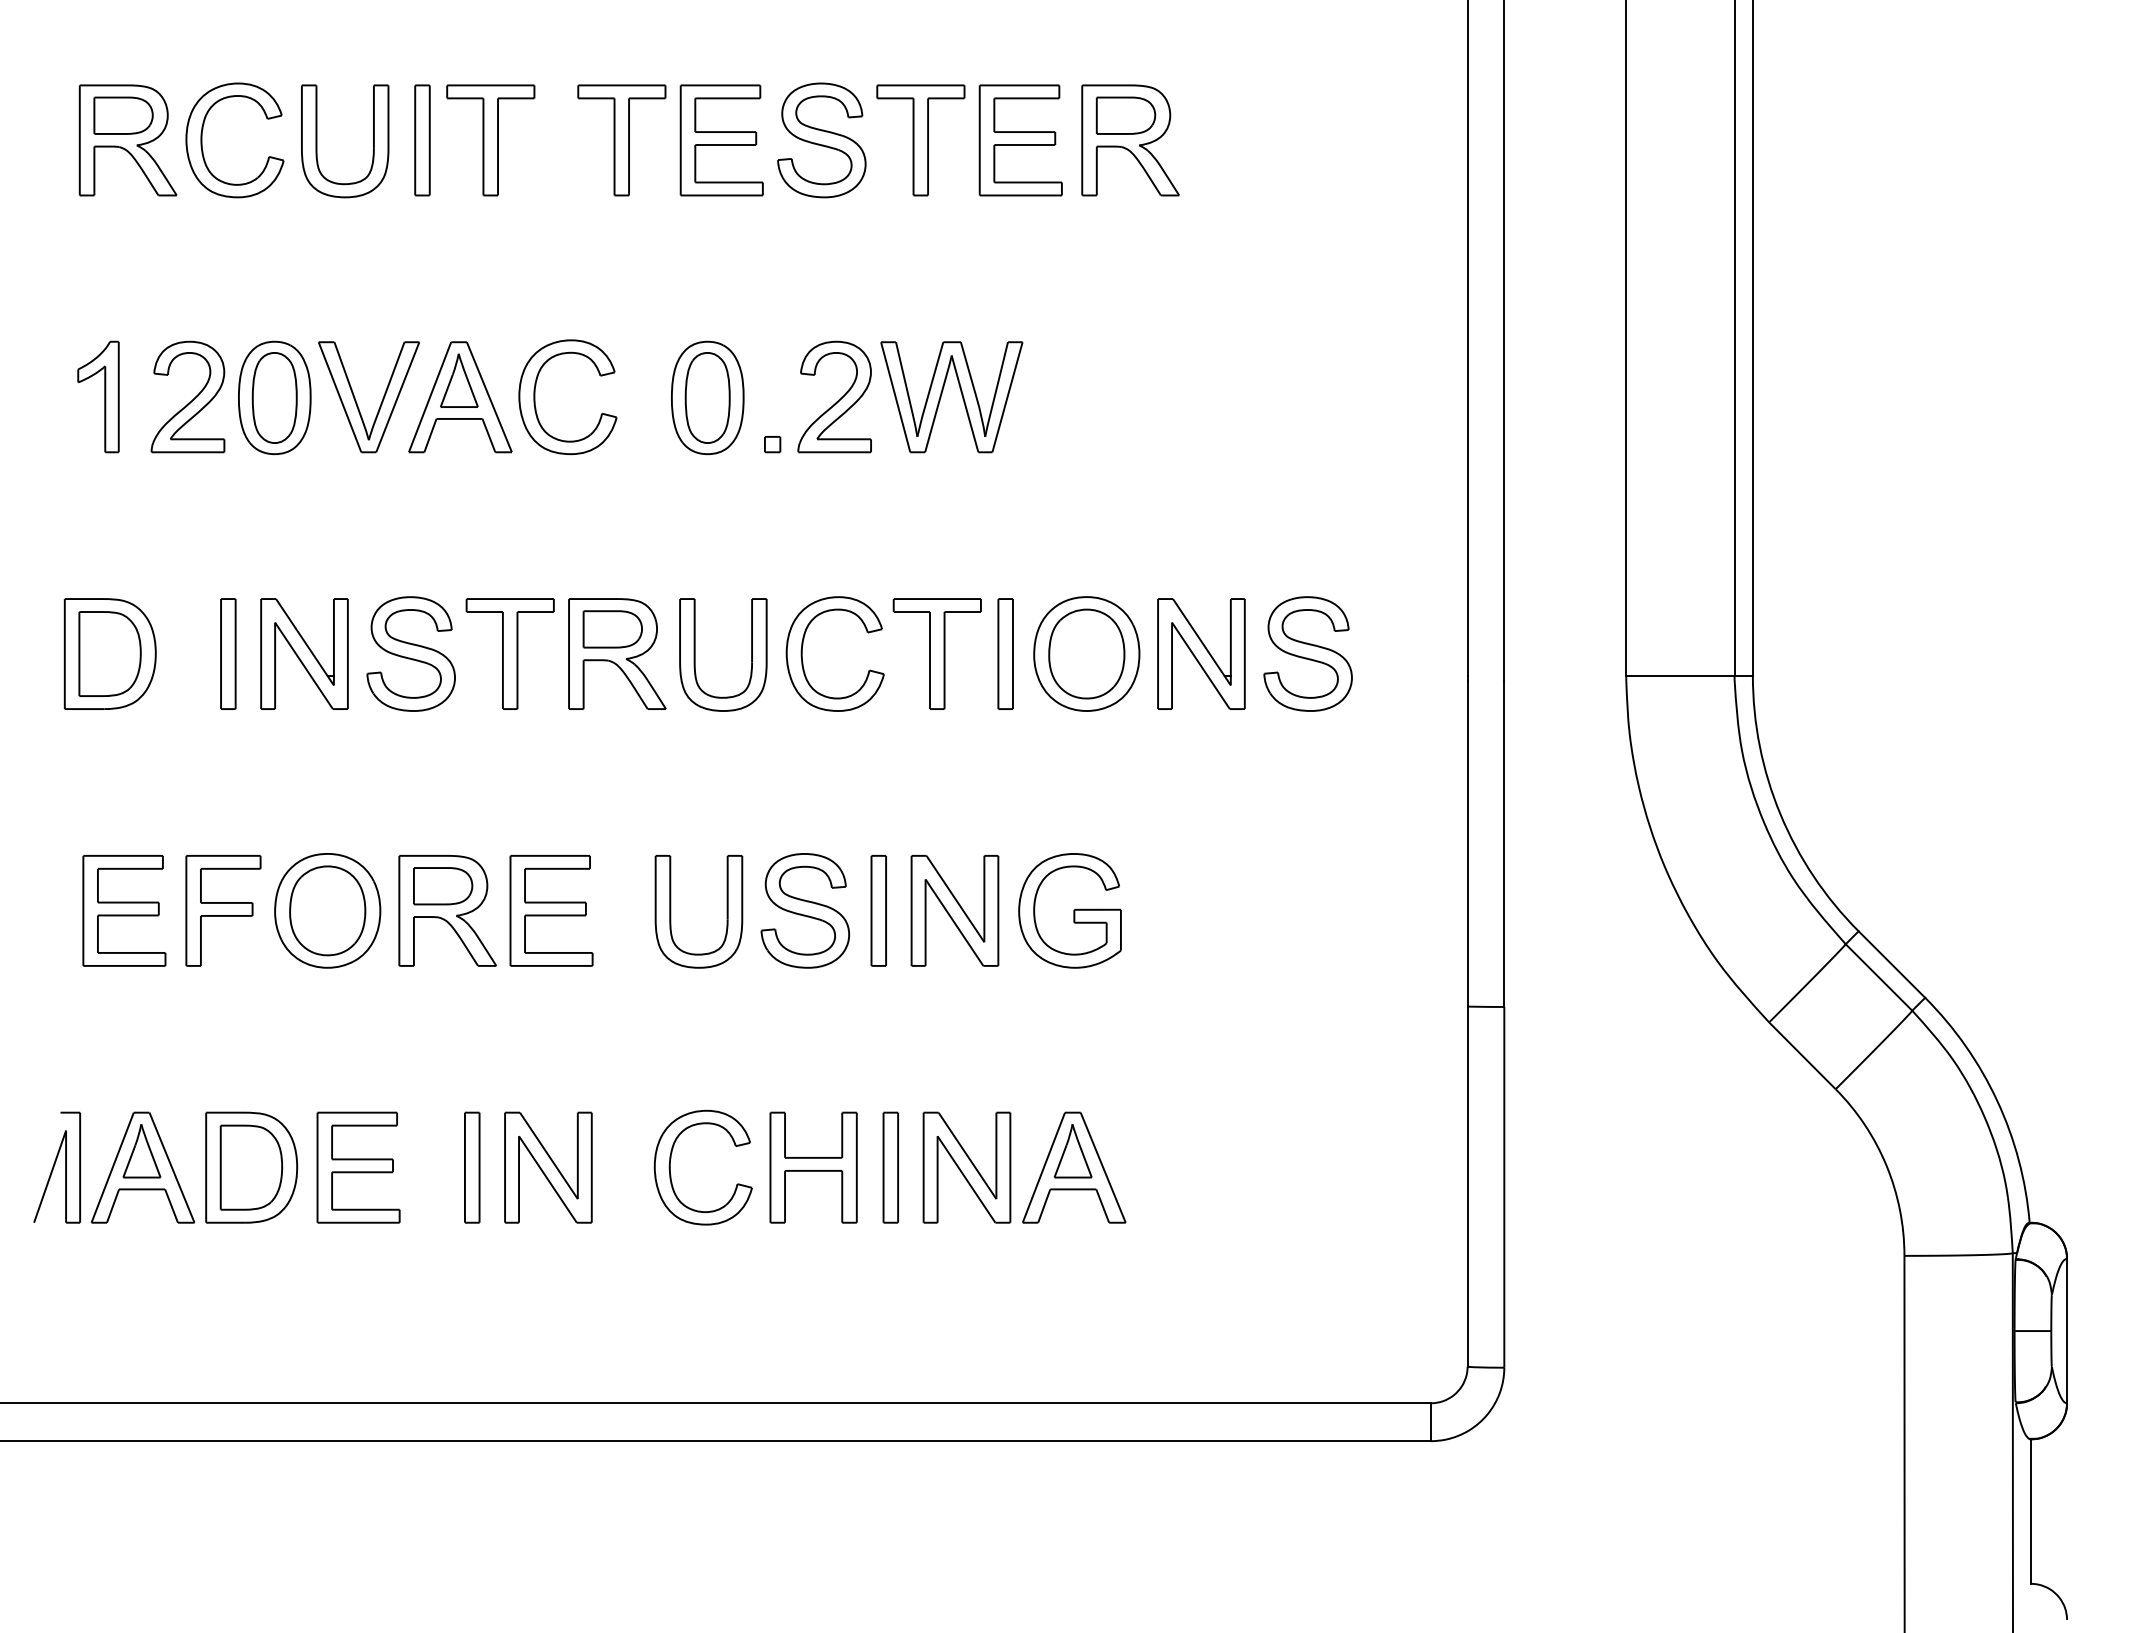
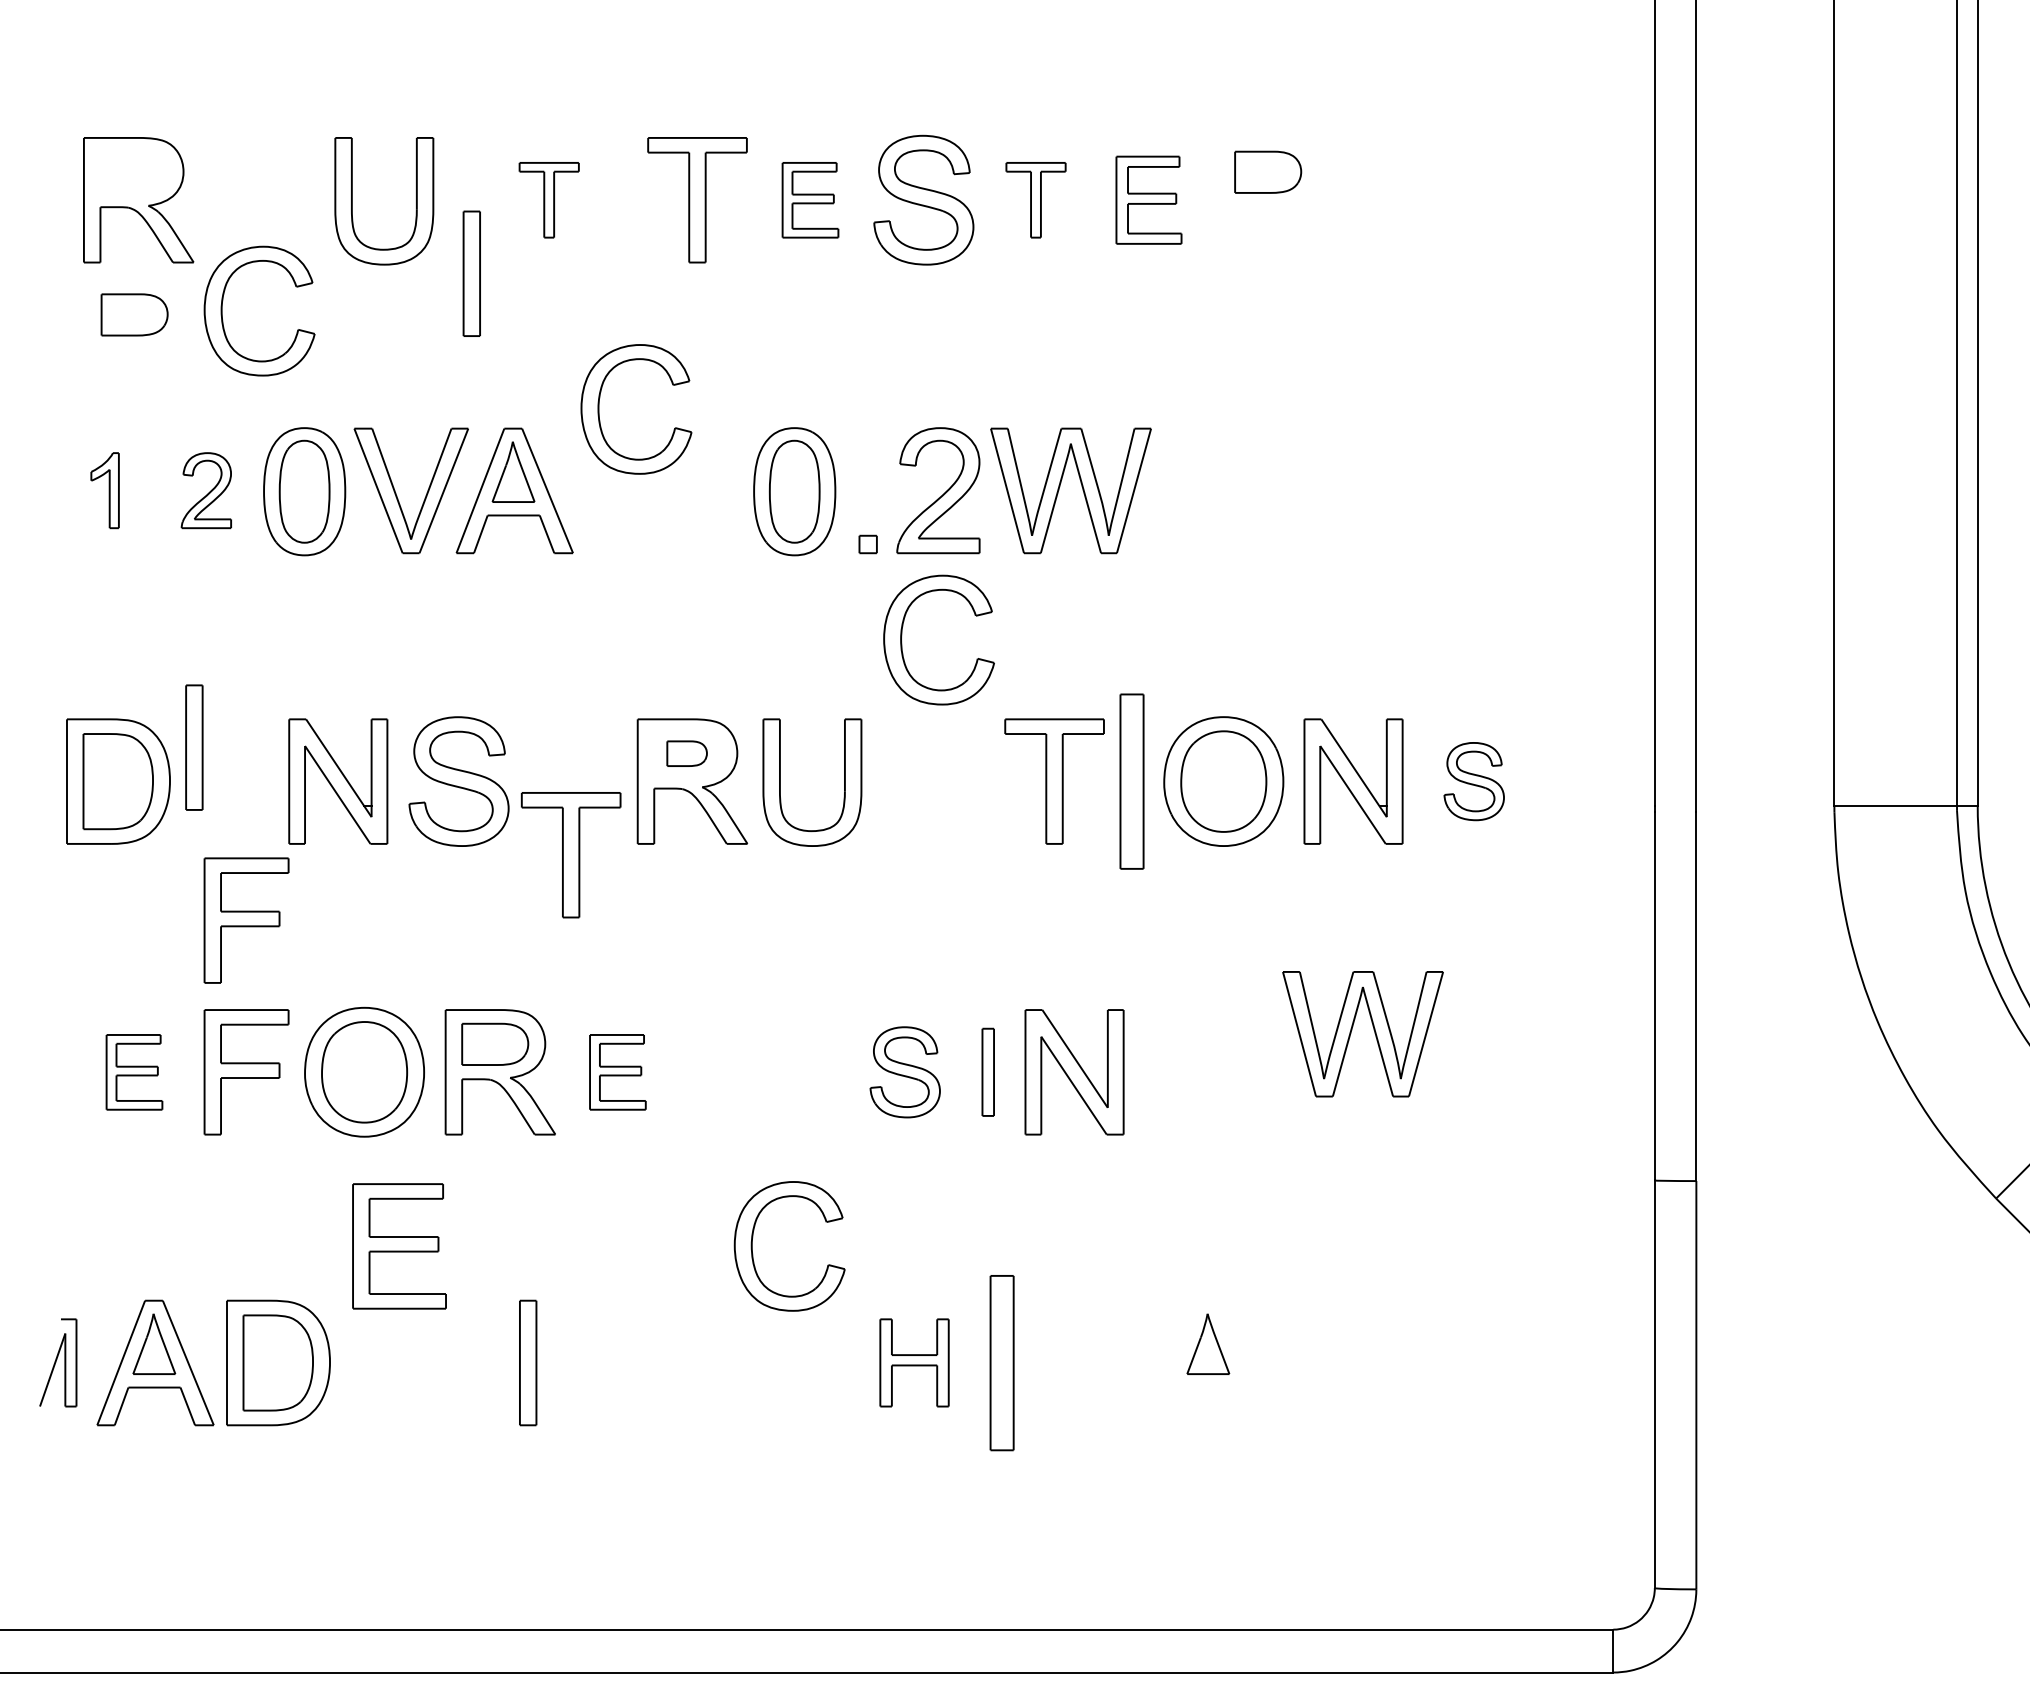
part: (123, 115) -> (134, 314), moved
part: (202, 140) -> (222, 311), moved
part: (422, 140) -> (471, 273), moved
part: (490, 140) -> (548, 200), size x0.6
part: (721, 140) -> (810, 200), size x0.6
part: (920, 140) -> (1035, 200), size x0.6
part: (1020, 140) -> (1148, 200), size x0.7
part: (1130, 140) -> (1273, 200), removed
part: (98, 396) -> (105, 490), size x0.6
part: (187, 396) -> (205, 490), size x0.6
part: (535, 397) -> (599, 409), moved
part: (612, 629) -> (686, 753), size x0.6
part: (228, 653) -> (194, 747), moved
part: (509, 653) -> (570, 854), moved
part: (802, 653) -> (901, 639), moved
part: (1005, 653) -> (1131, 780), size x1.4
part: (1307, 653) -> (1473, 780), size x0.6
part: (223, 776) -> (246, 920), added
part: (1200, 874) -> (1352, 1031), added
part: (124, 910) -> (134, 1071), size x0.6
part: (551, 910) -> (617, 1071), size x0.6
part: (805, 910) -> (905, 1071), size x0.7
part: (878, 910) -> (988, 1071), size x0.7
part: (1069, 910) -> (1204, 1071), removed
part: (671, 911) -> (753, 1073), removed
part: (56, 1167) -> (57, 1362), size x0.7
part: (358, 1167) -> (399, 1246), moved
part: (548, 1167) -> (614, 1362), removed
part: (813, 1167) -> (914, 1362), size x0.7
part: (890, 1167) -> (1001, 1362), size x1.4
part: (966, 1167) -> (1087, 1362), removed
part: (1074, 1167) -> (1209, 1362), removed
part: (671, 1174) -> (753, 1254), moved

